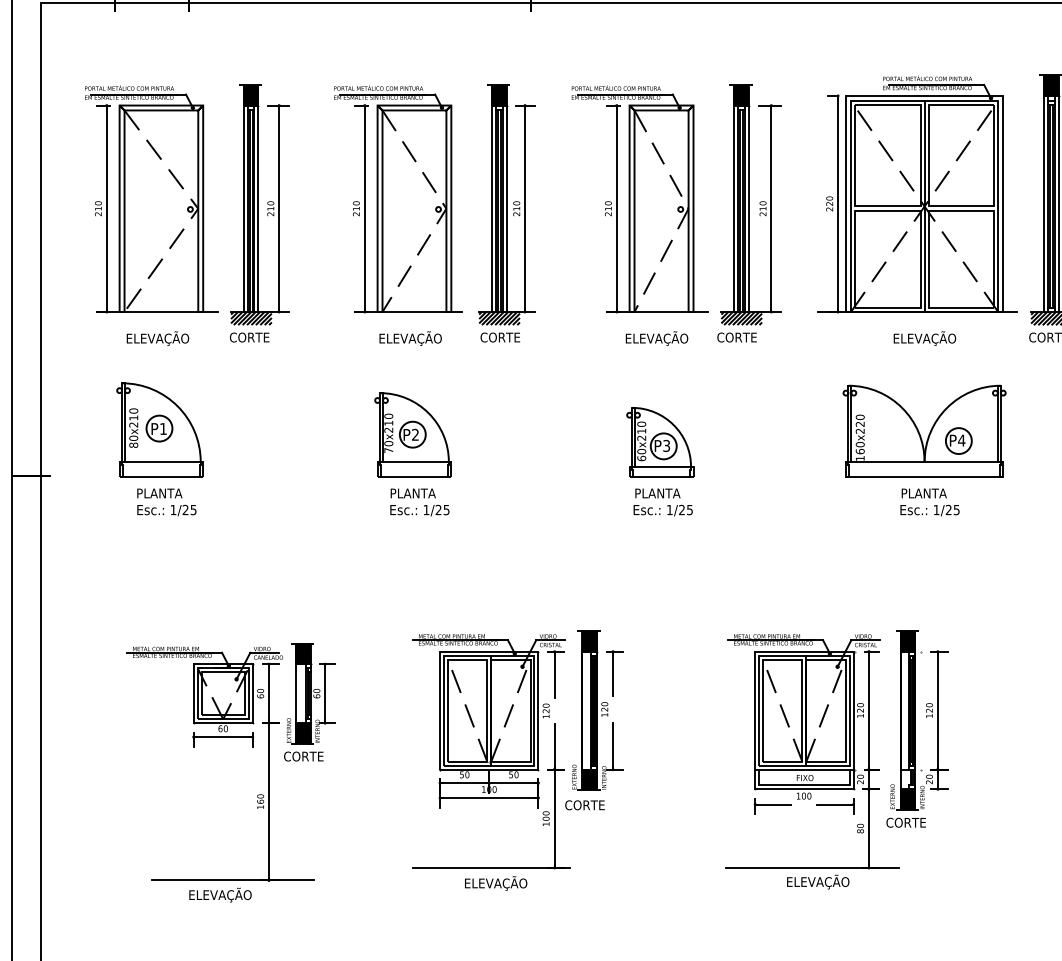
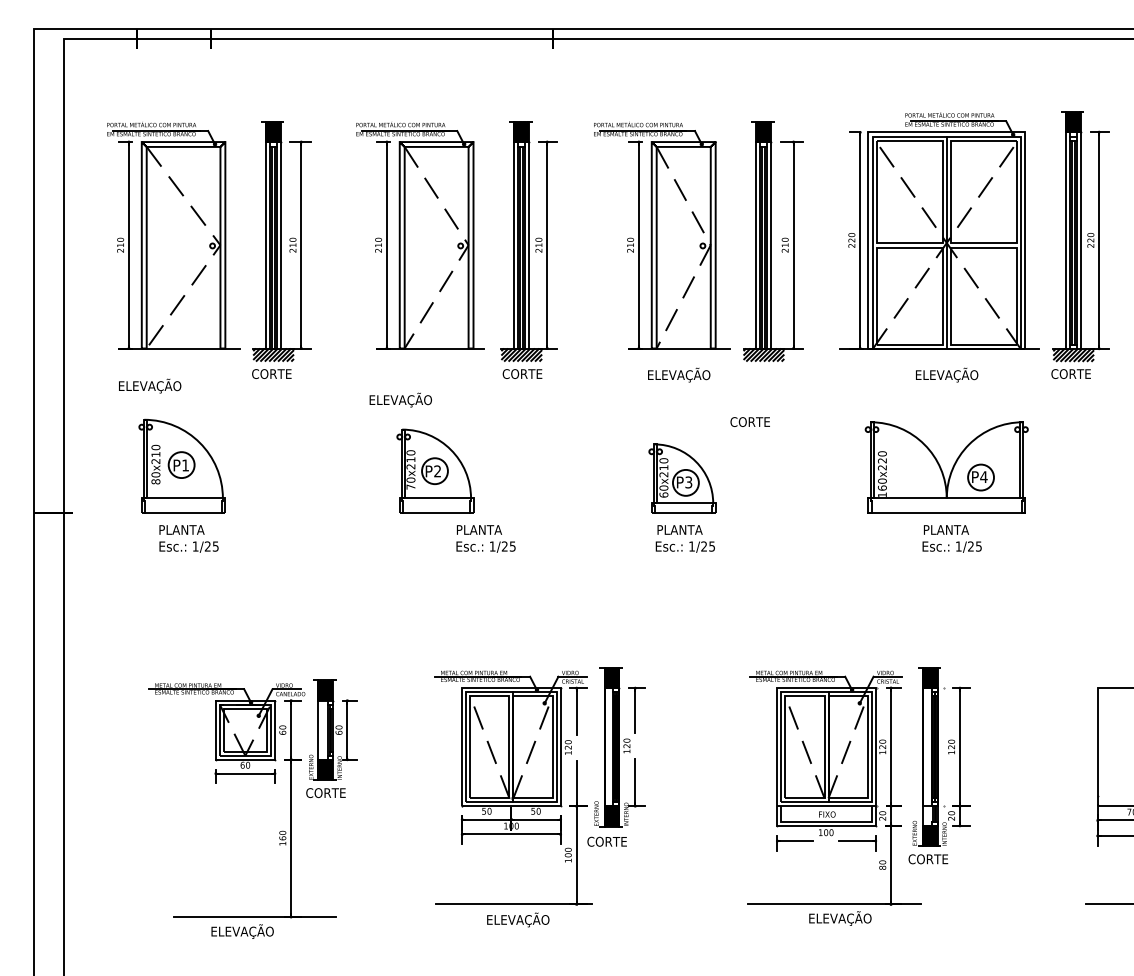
text: (736, 336) -> (749, 421), moved
text: (158, 337) -> (150, 385), moved
text: (410, 337) -> (400, 399), moved
text: (419, 501) -> (485, 538), moved

